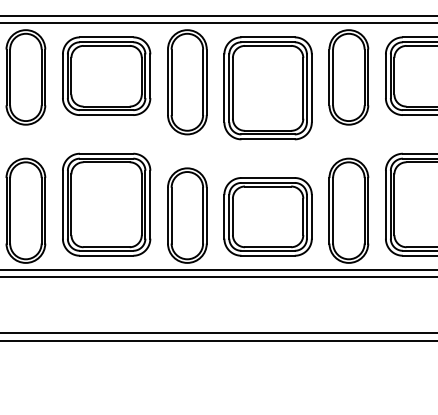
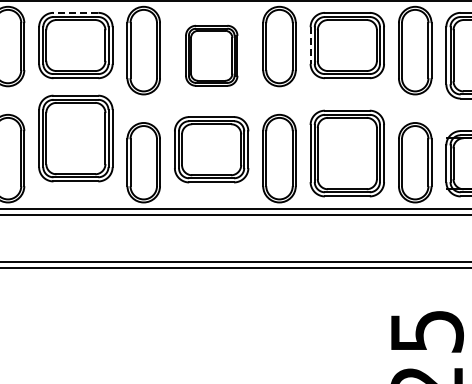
line: (106, 36) -> (75, 12), solid -> dashed
line: (385, 77) -> (310, 46), solid -> dashed
part: (267, 88) -> (211, 55), size x0.7
part: (106, 204) -> (75, 138), moved
part: (267, 216) -> (211, 149), moved

